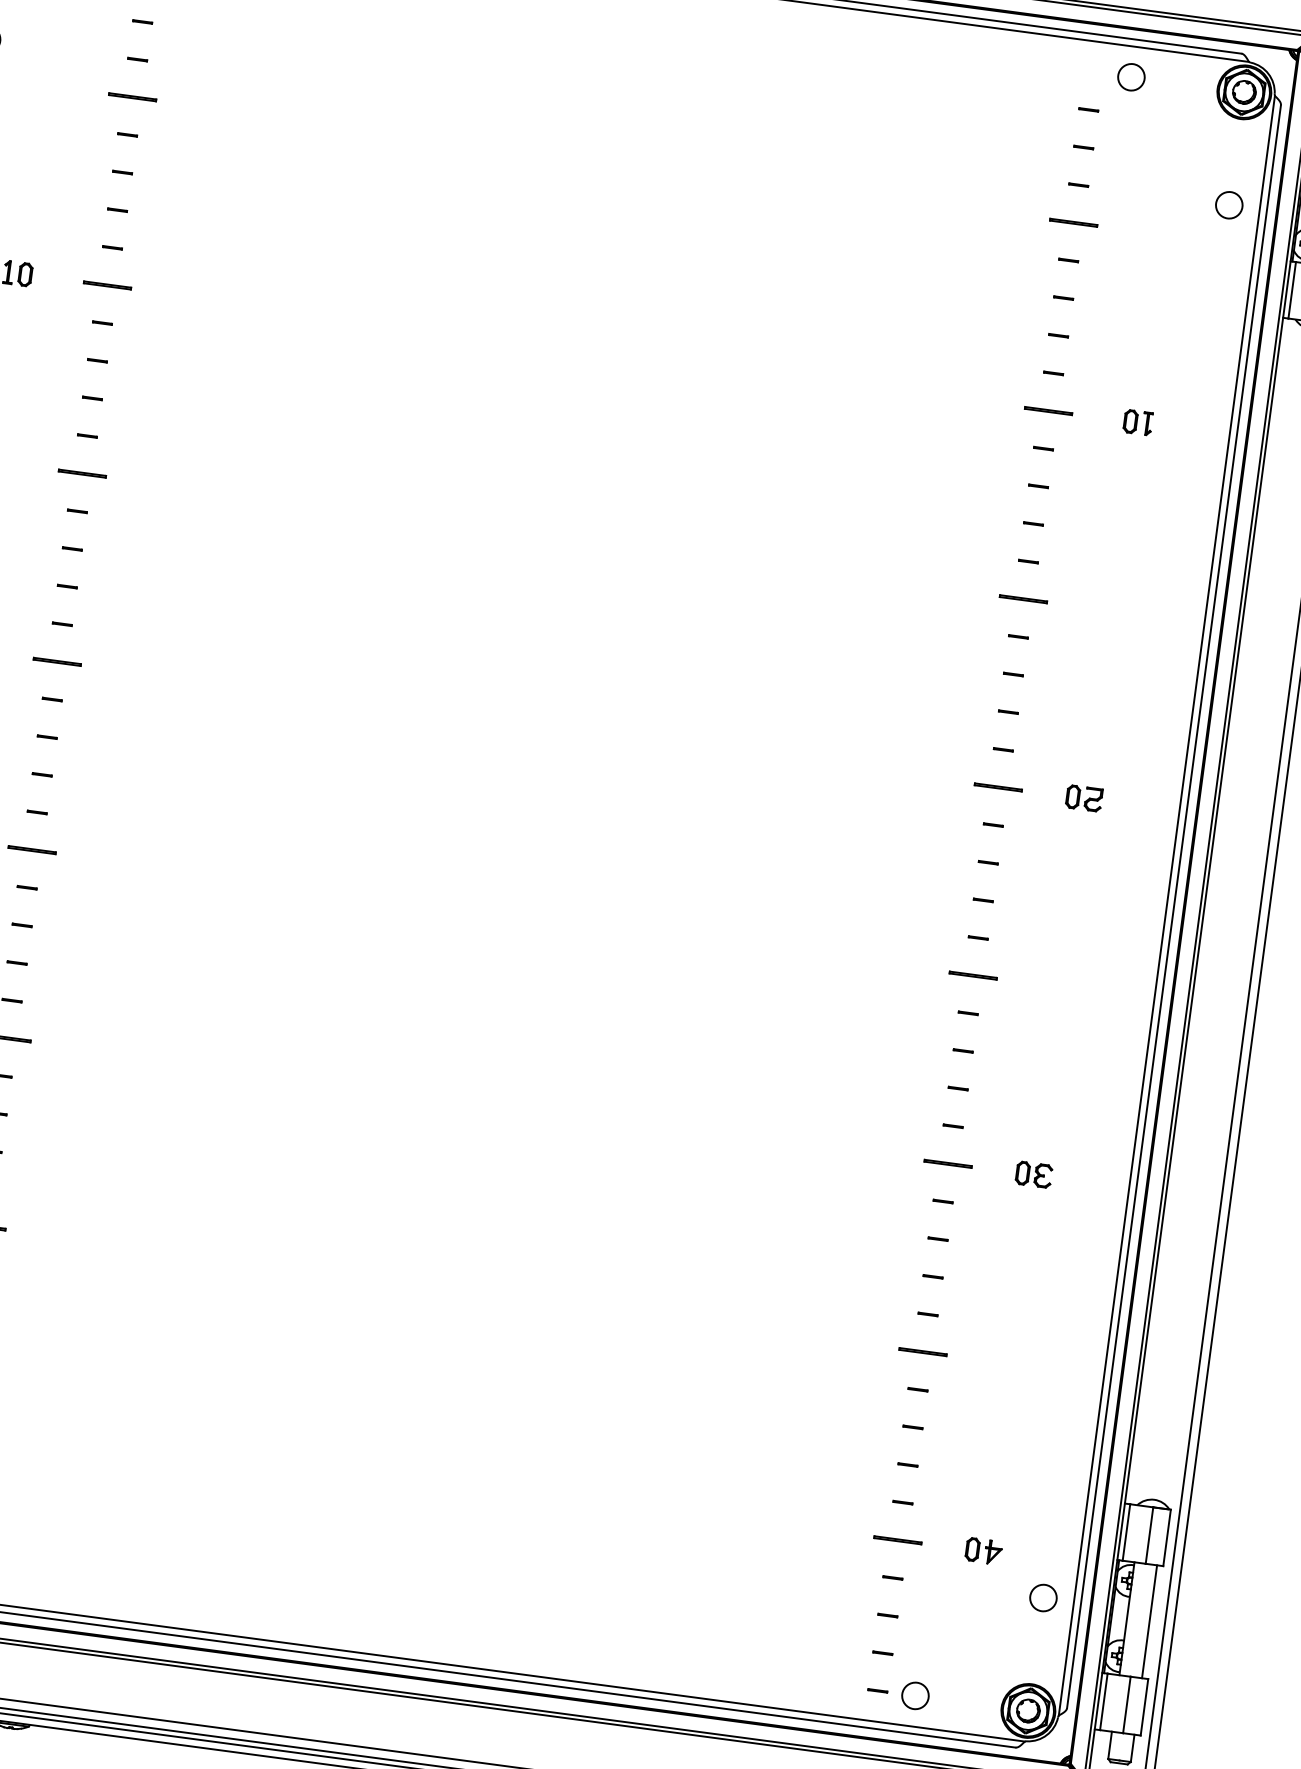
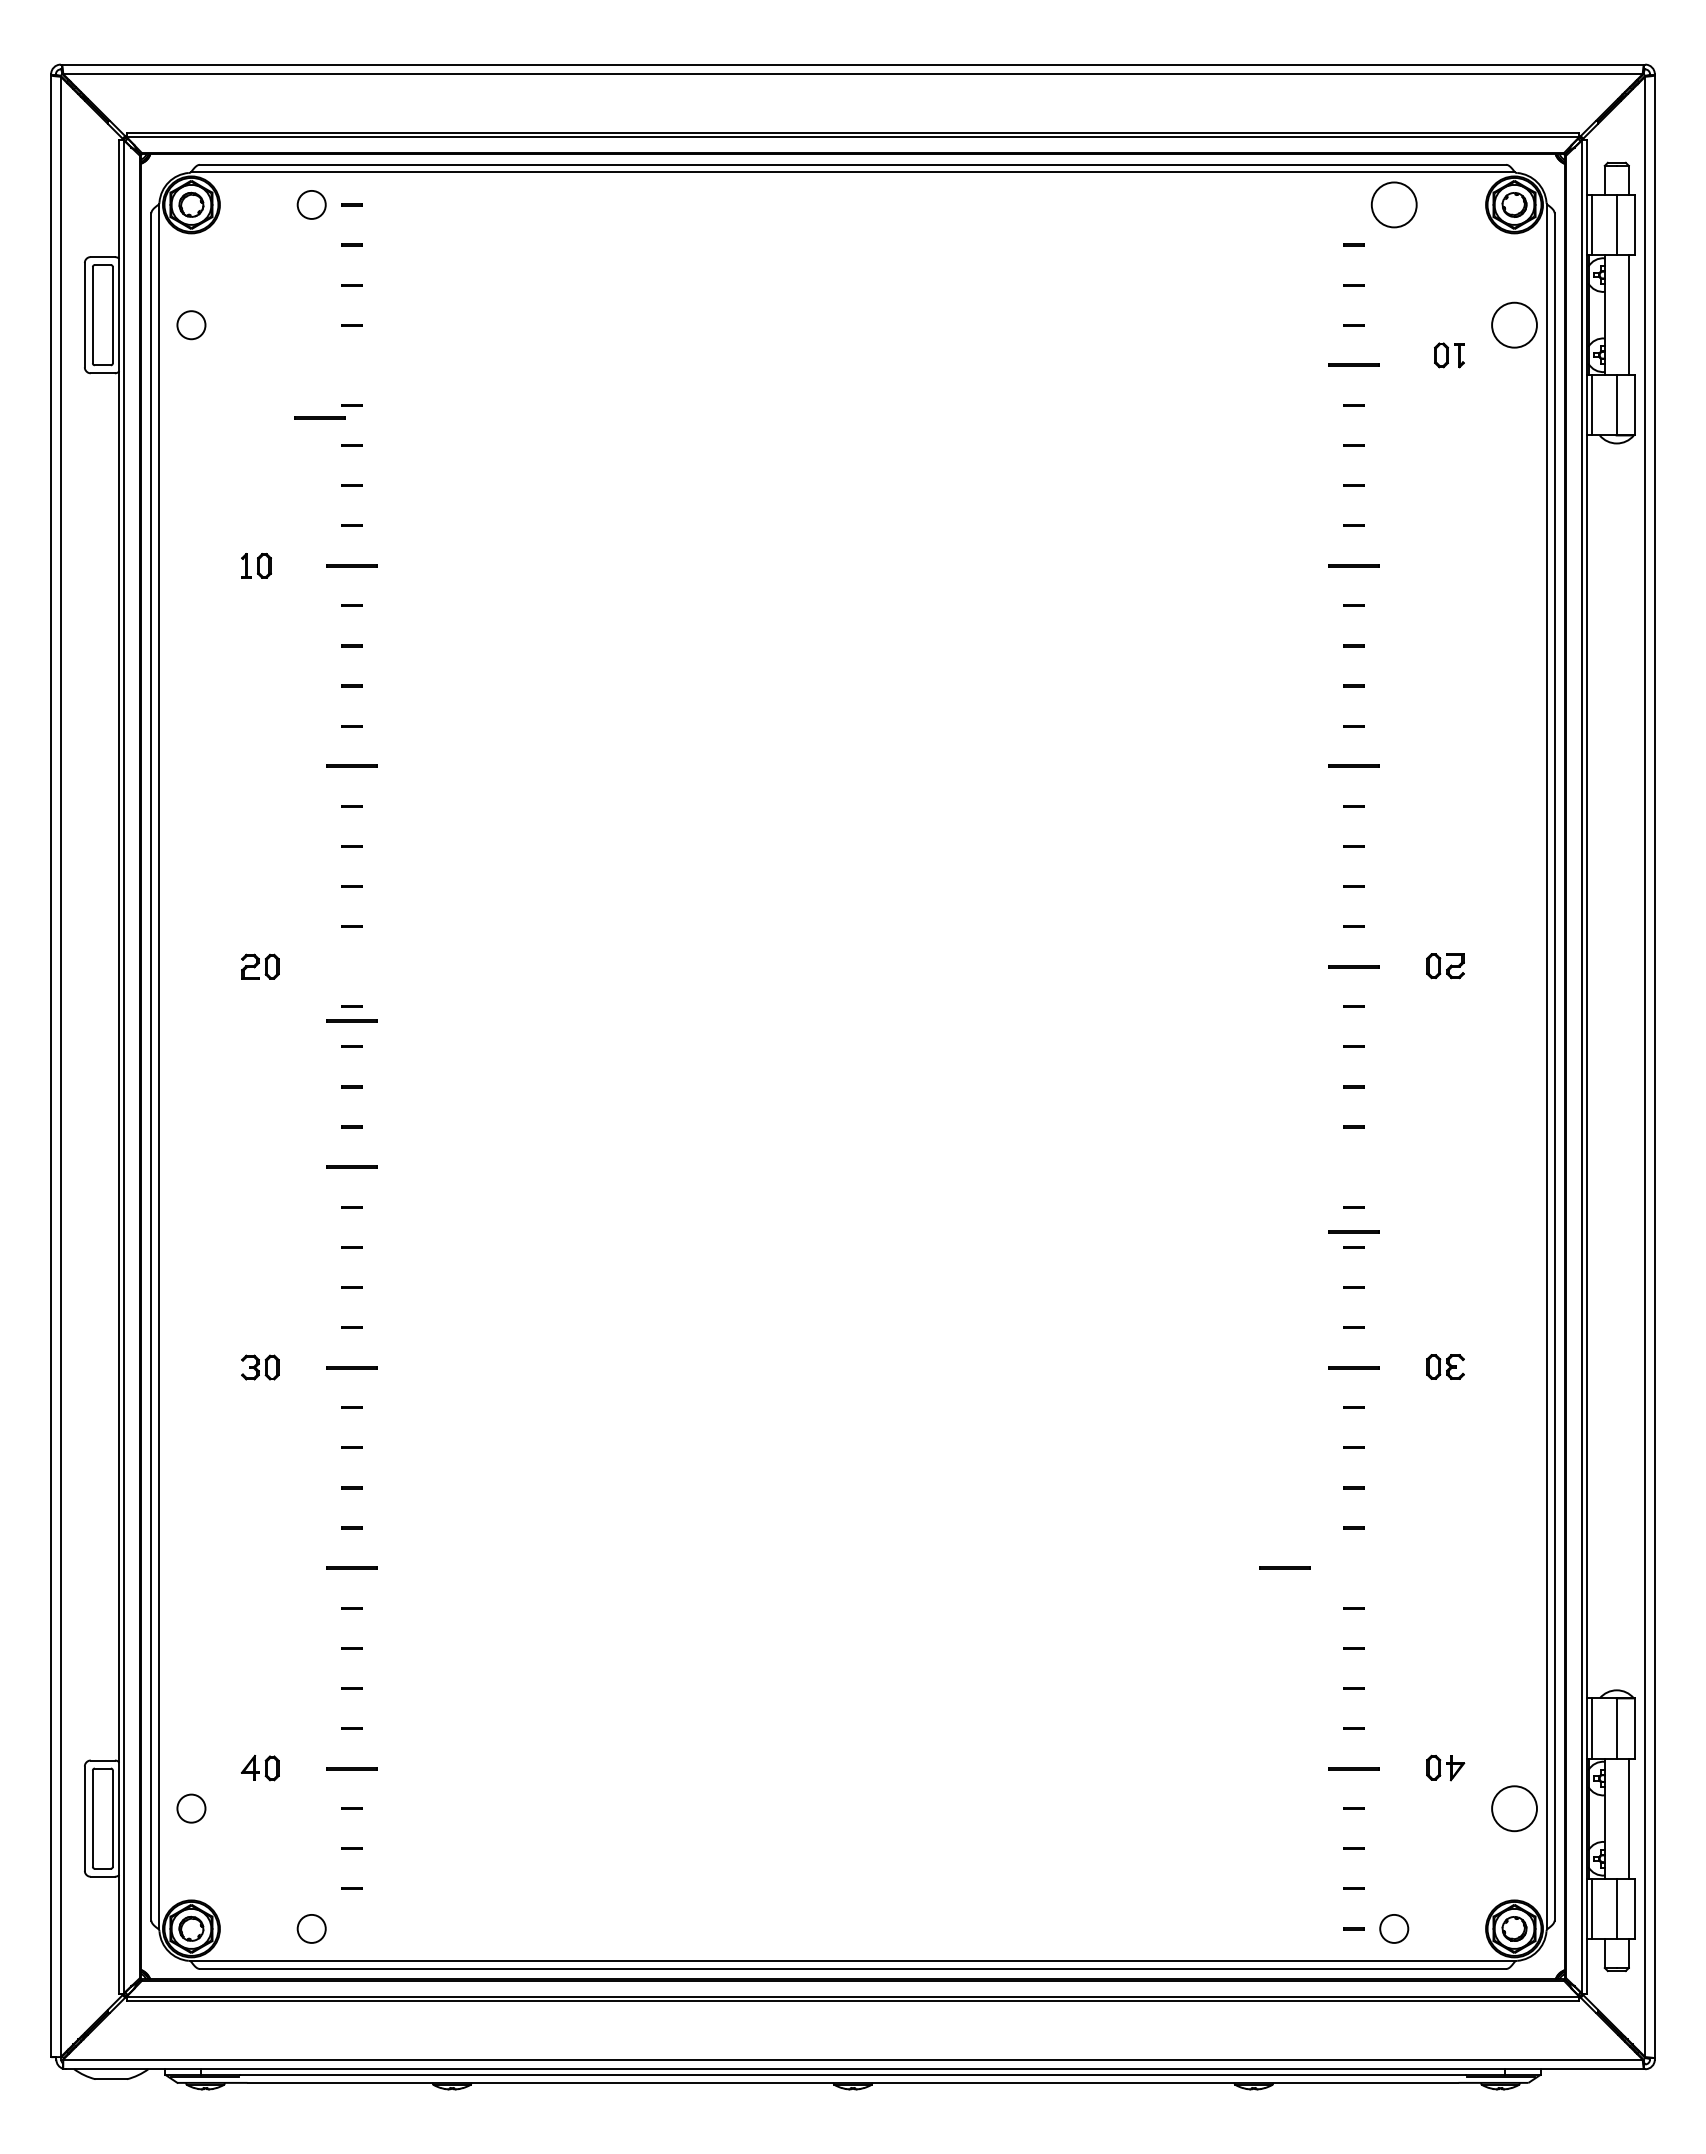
circle: (1131, 76) -> (1394, 204), size x1.6
line: (132, 96) -> (319, 417), moved
circle: (1229, 205) -> (1514, 325), size x1.6
part: (1138, 422) -> (1449, 355), moved
line: (57, 661) -> (351, 1020), moved
line: (972, 974) -> (1353, 1231), moved
line: (922, 1351) -> (1284, 1567), moved
circle: (1043, 1597) -> (1514, 1808), size x1.6

